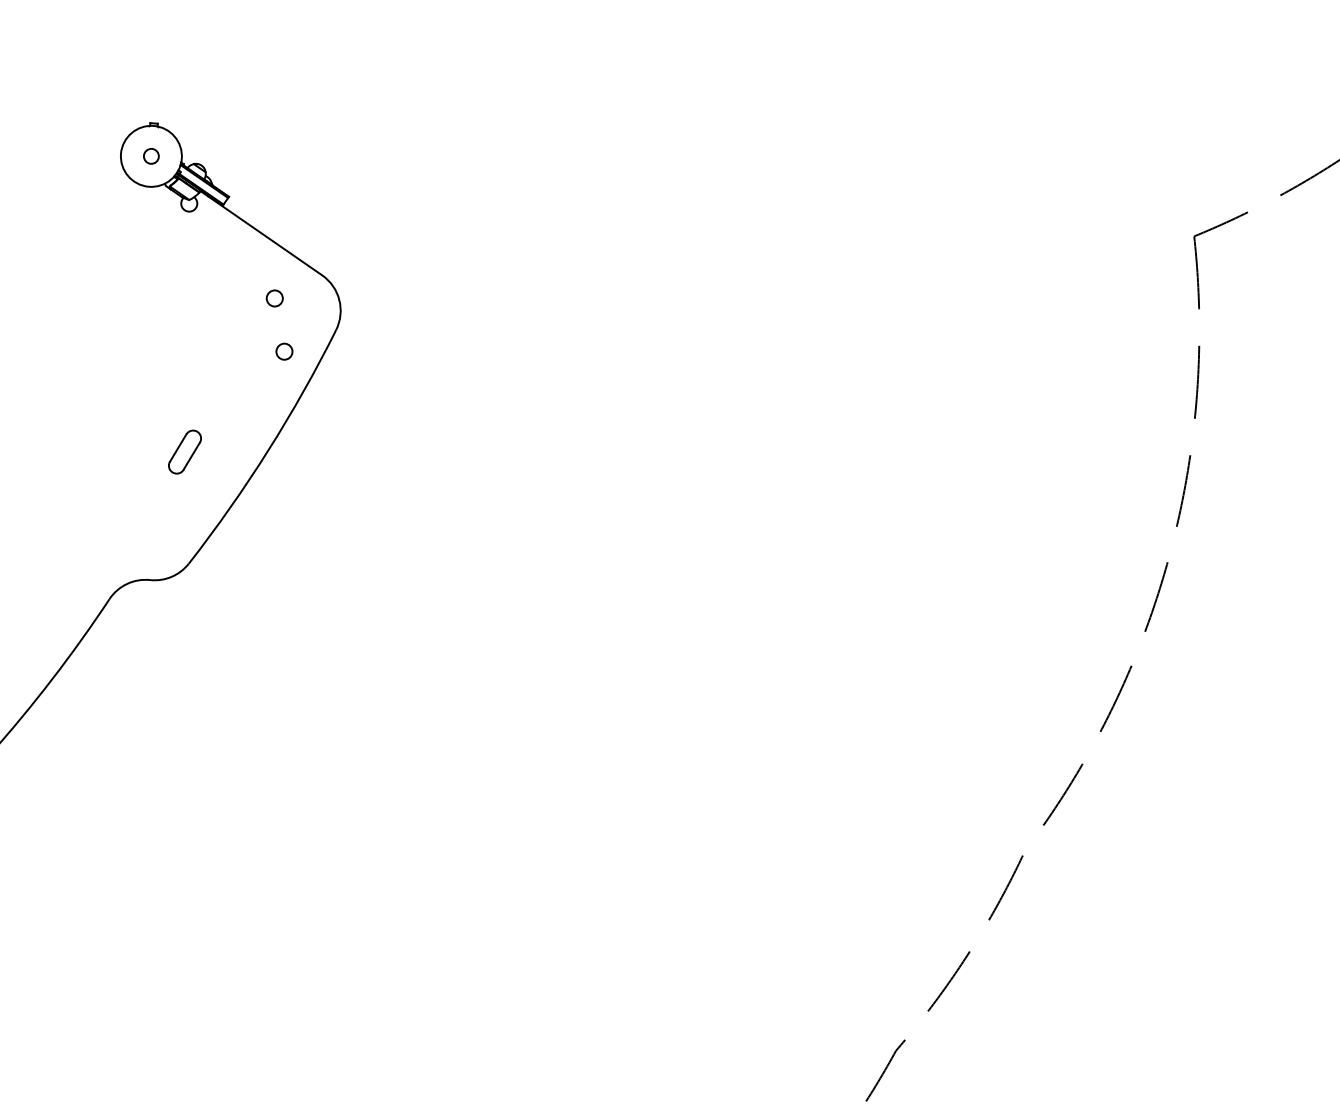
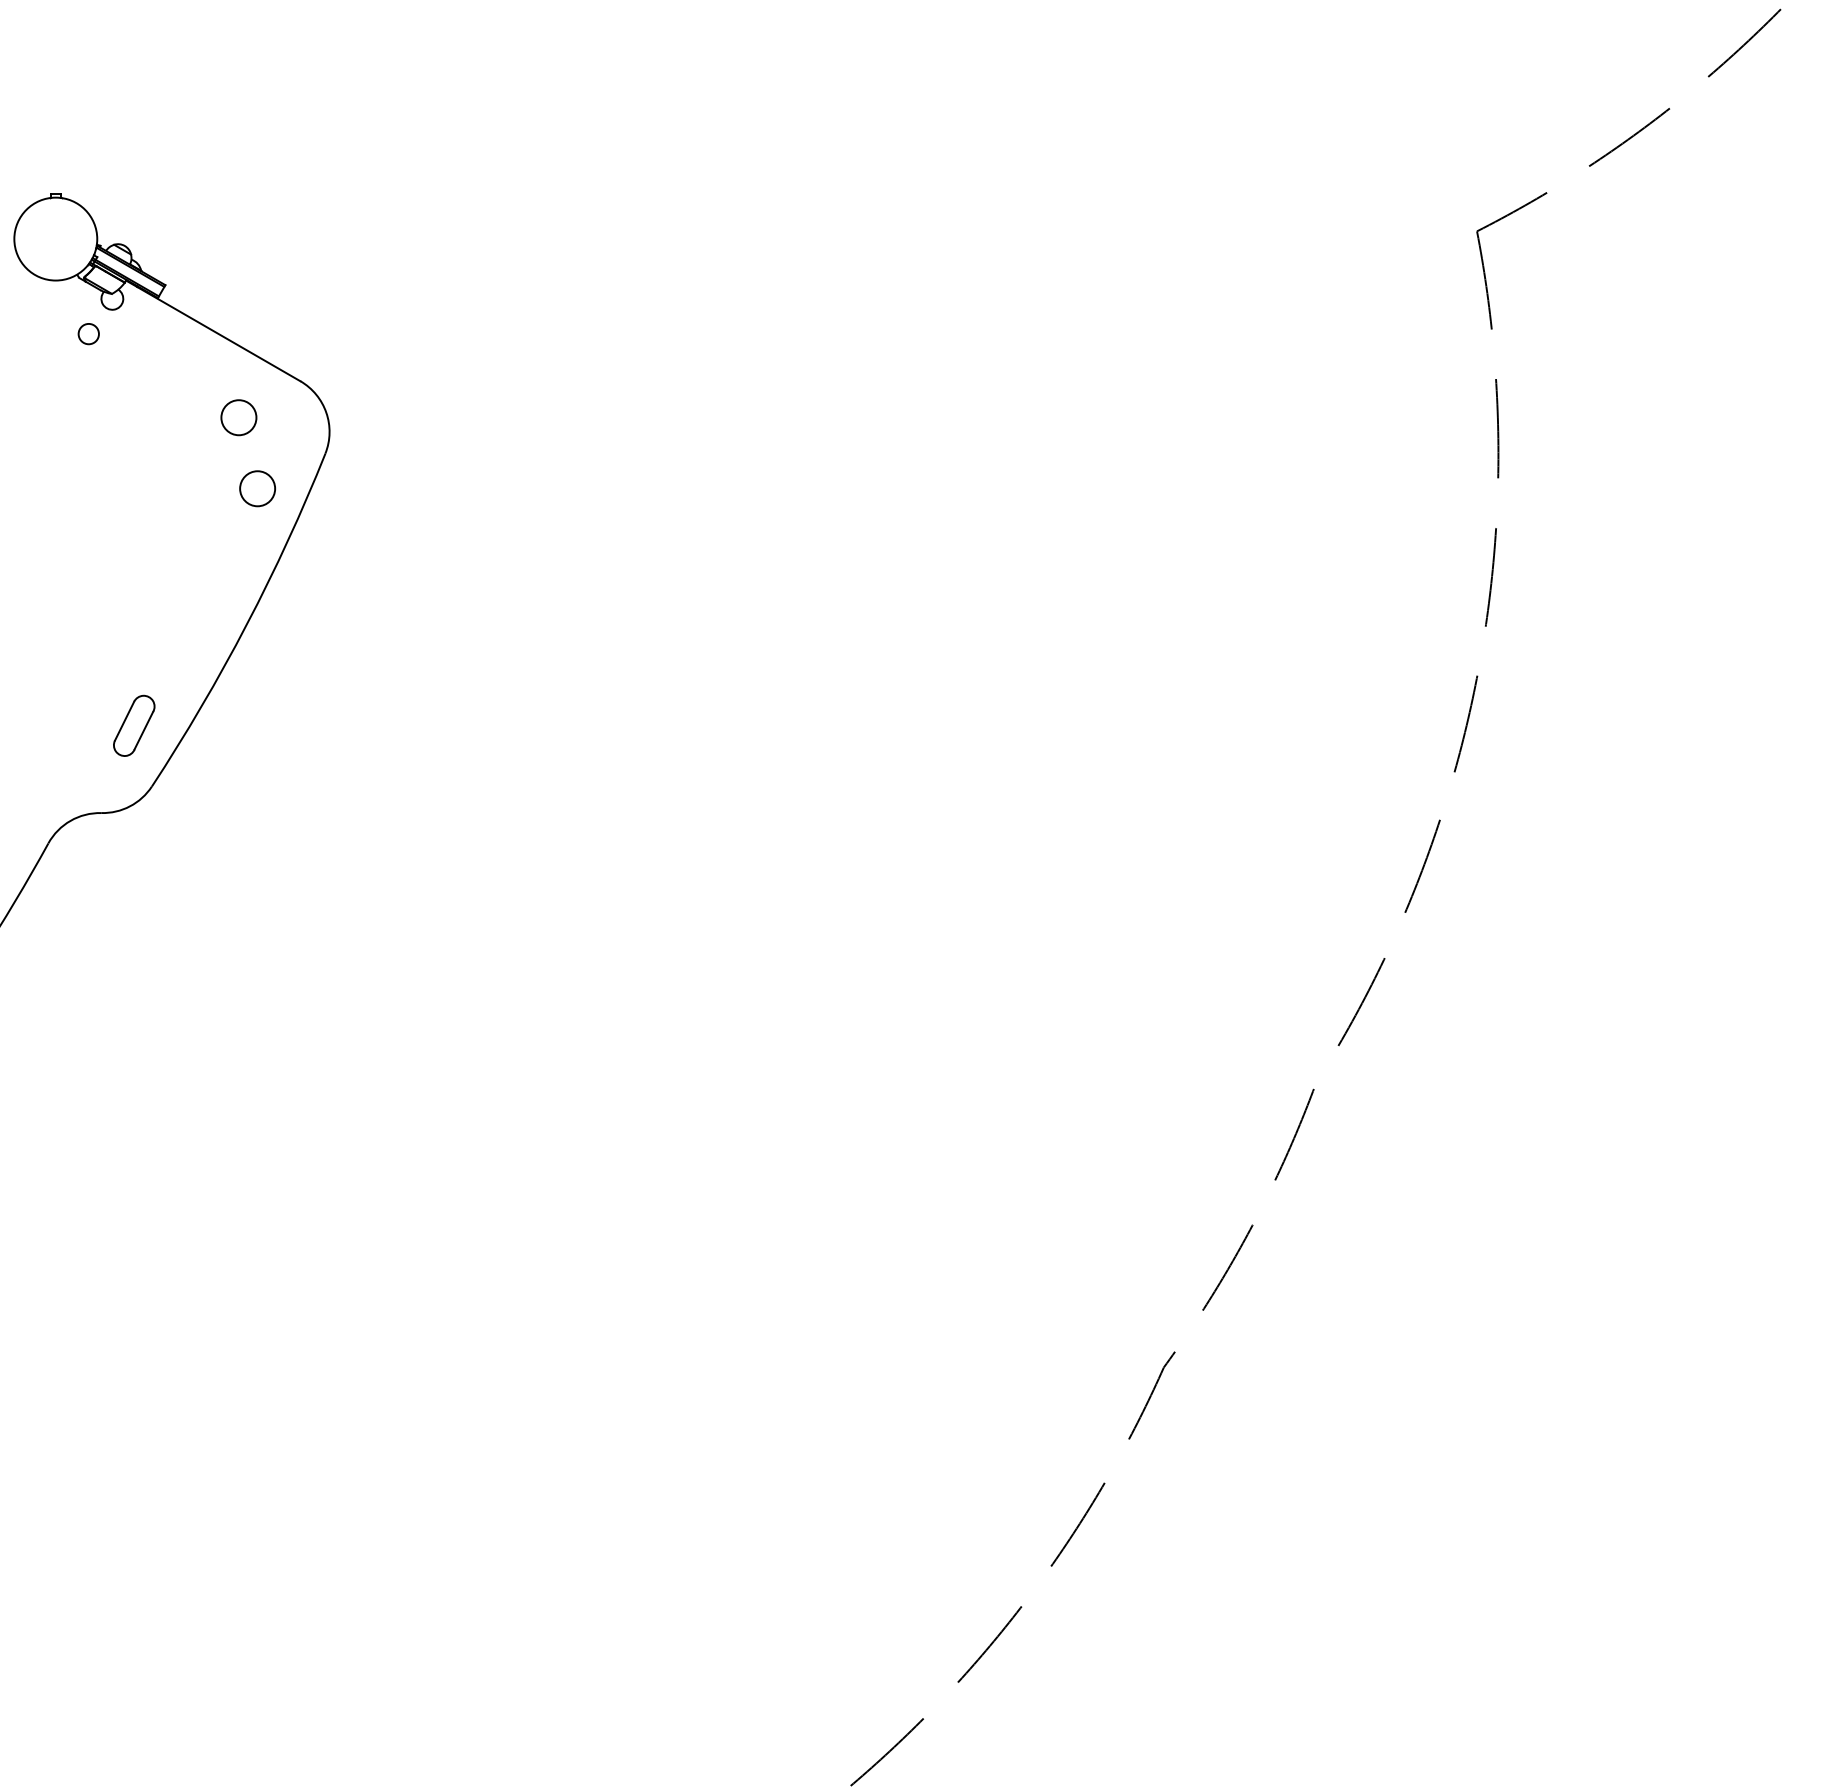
circle: (151, 156) -> (88, 334), moved
circle: (274, 298) -> (238, 417), size x1.6
circle: (284, 351) -> (257, 488), size x1.6
part: (185, 451) -> (134, 725), moved

